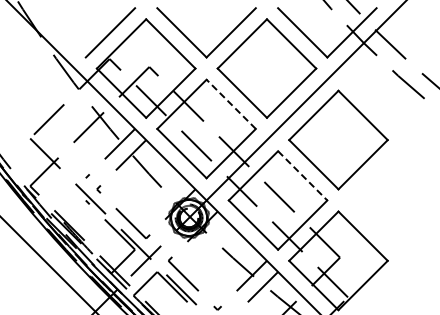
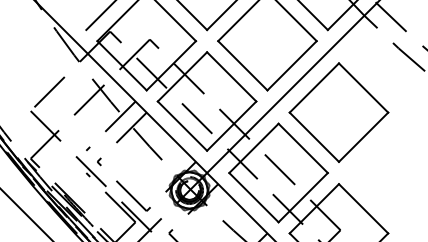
line: (231, 104) -> (232, 77), dashed -> solid
line: (302, 175) -> (303, 148), dashed -> solid

